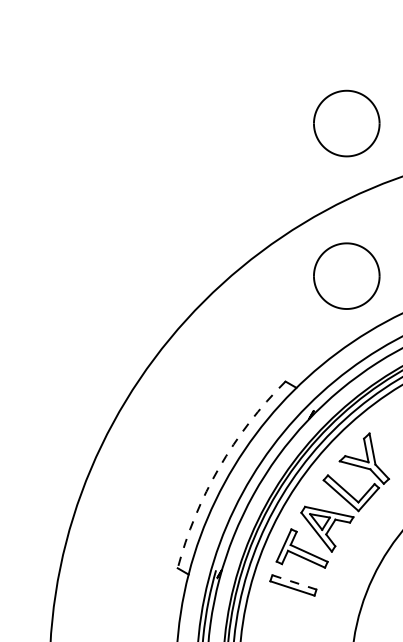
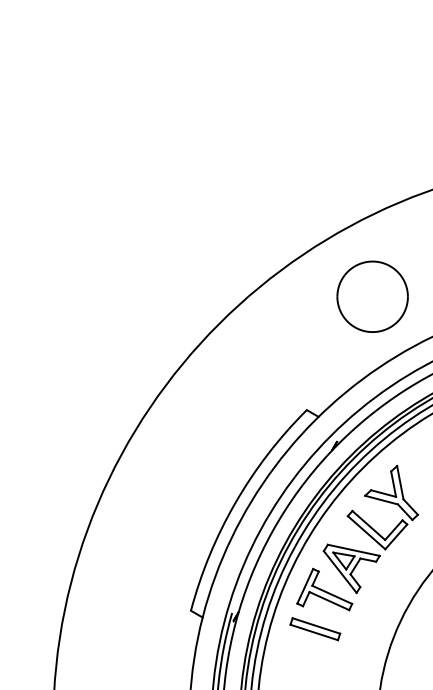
part: (346, 123) -> (372, 132), removed
arc: (219, 467) -> (235, 502), dashed -> solid
line: (294, 581) -> (316, 625), dashed -> solid

